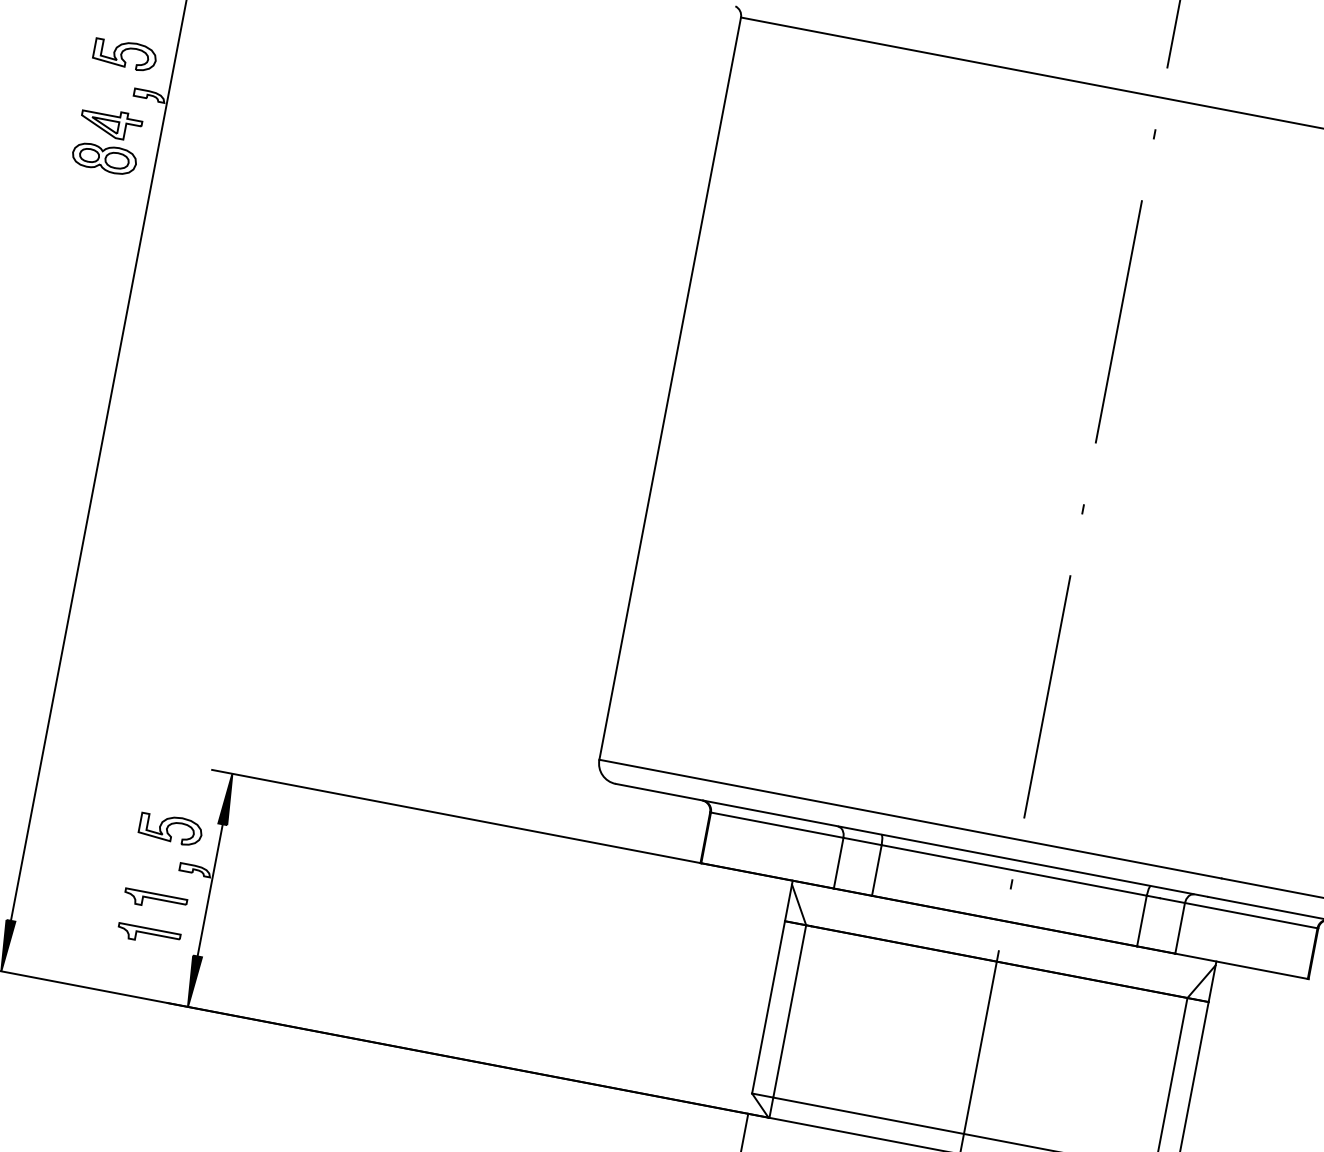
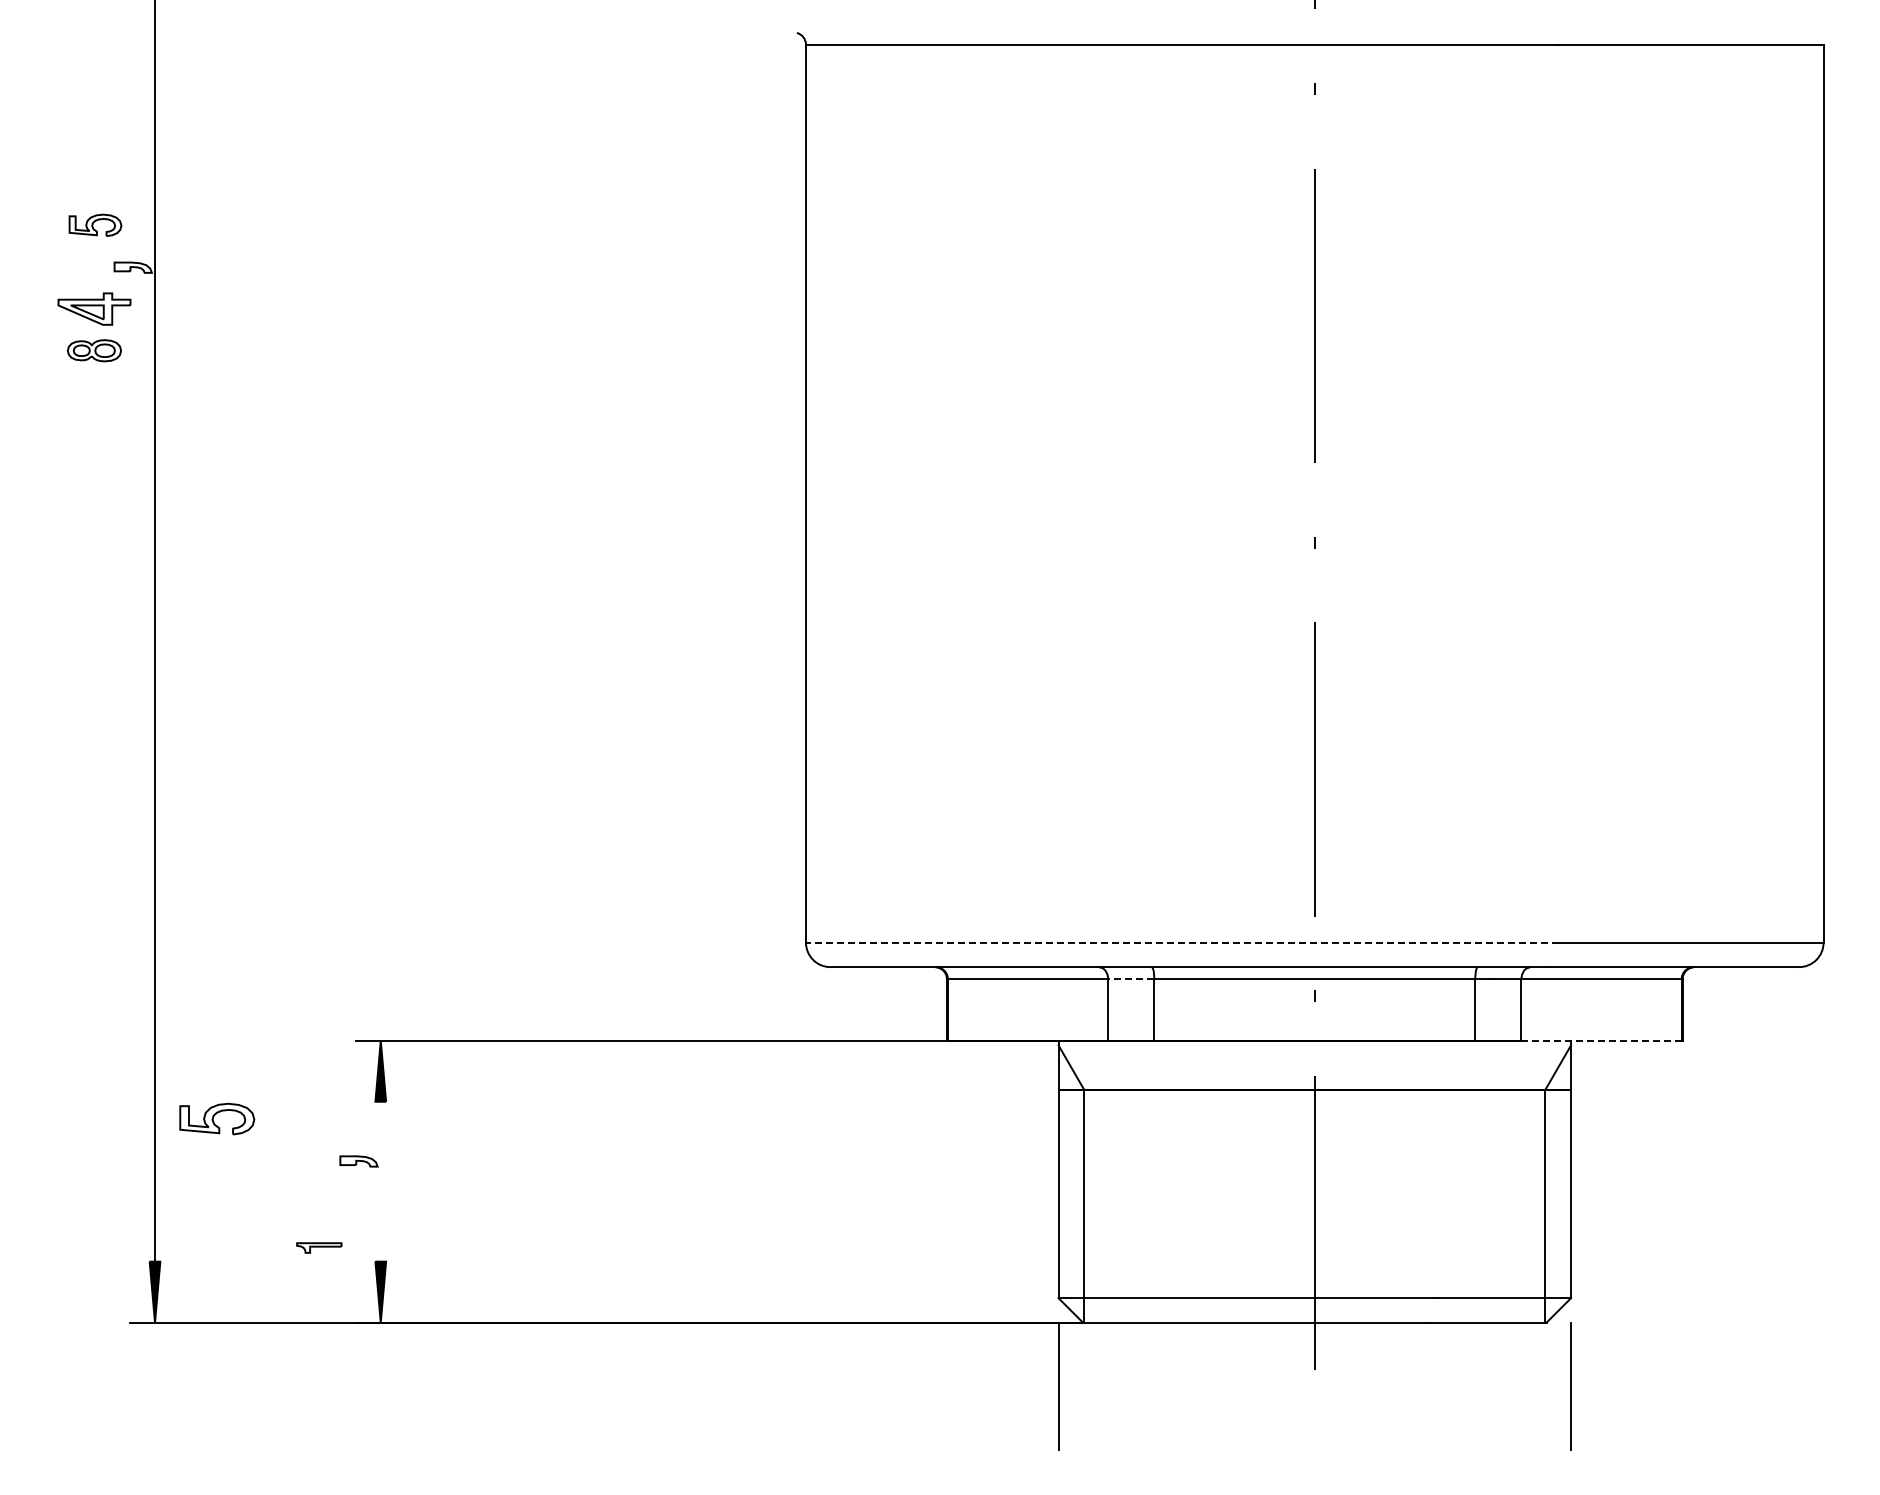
part: (125, 54) -> (95, 225), size x0.7
part: (104, 158) -> (94, 350), size x0.7
line: (909, 818) -> (1181, 942), solid -> dashed
part: (171, 828) -> (217, 1118), moved
line: (861, 841) -> (1130, 979), solid -> dashed
line: (209, 890) -> (380, 1181), removed
part: (155, 900) -> (319, 1205), removed
part: (149, 935) -> (319, 1247), size x0.6
line: (1241, 966) -> (1601, 1040), solid -> dashed

